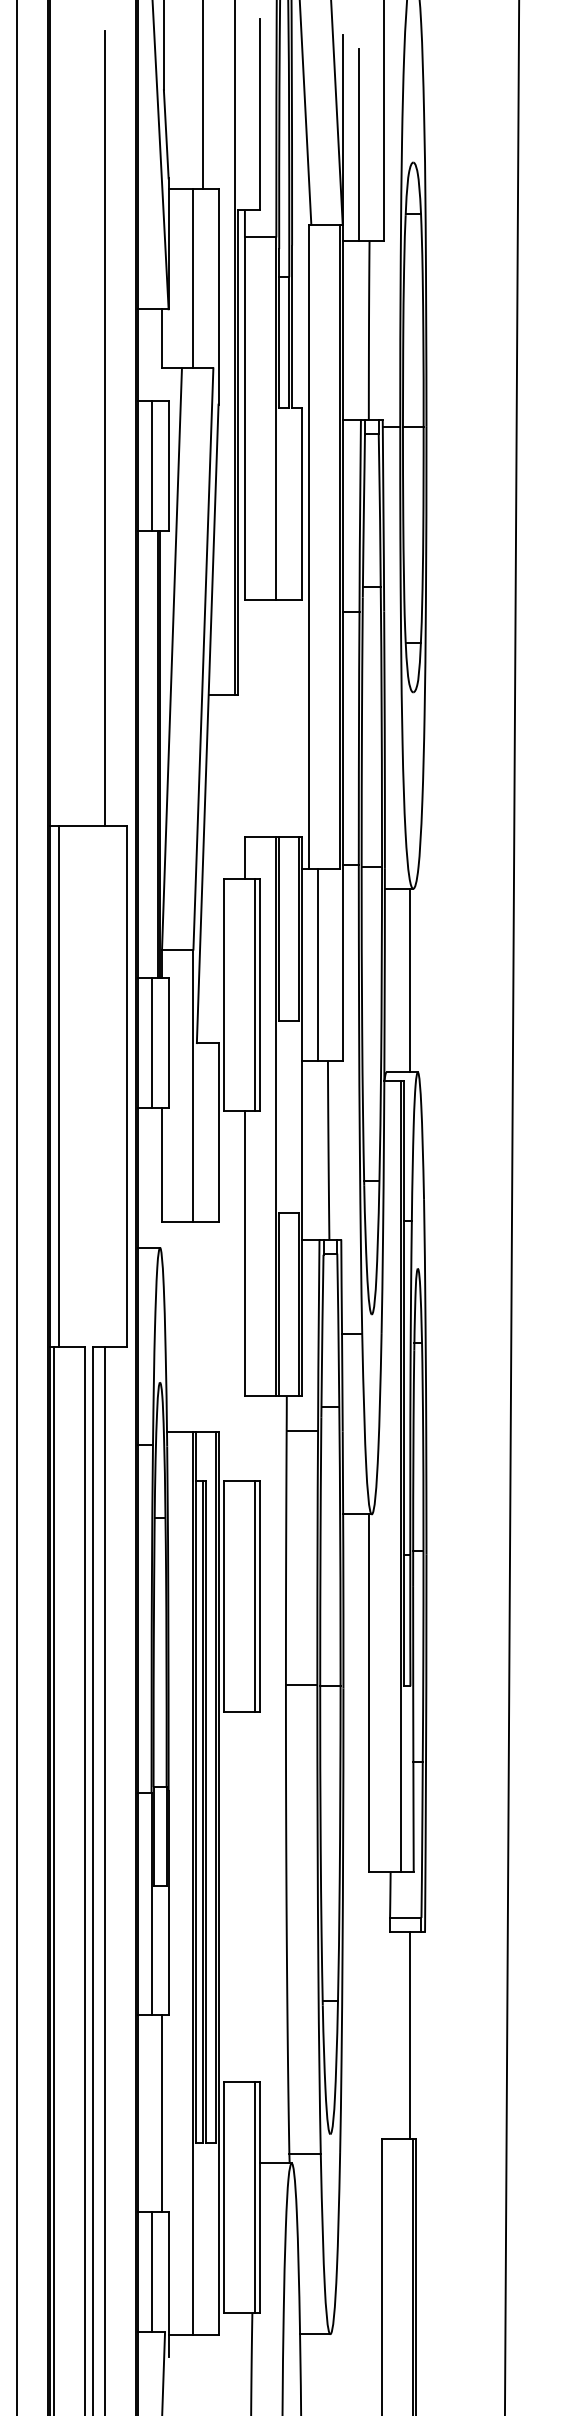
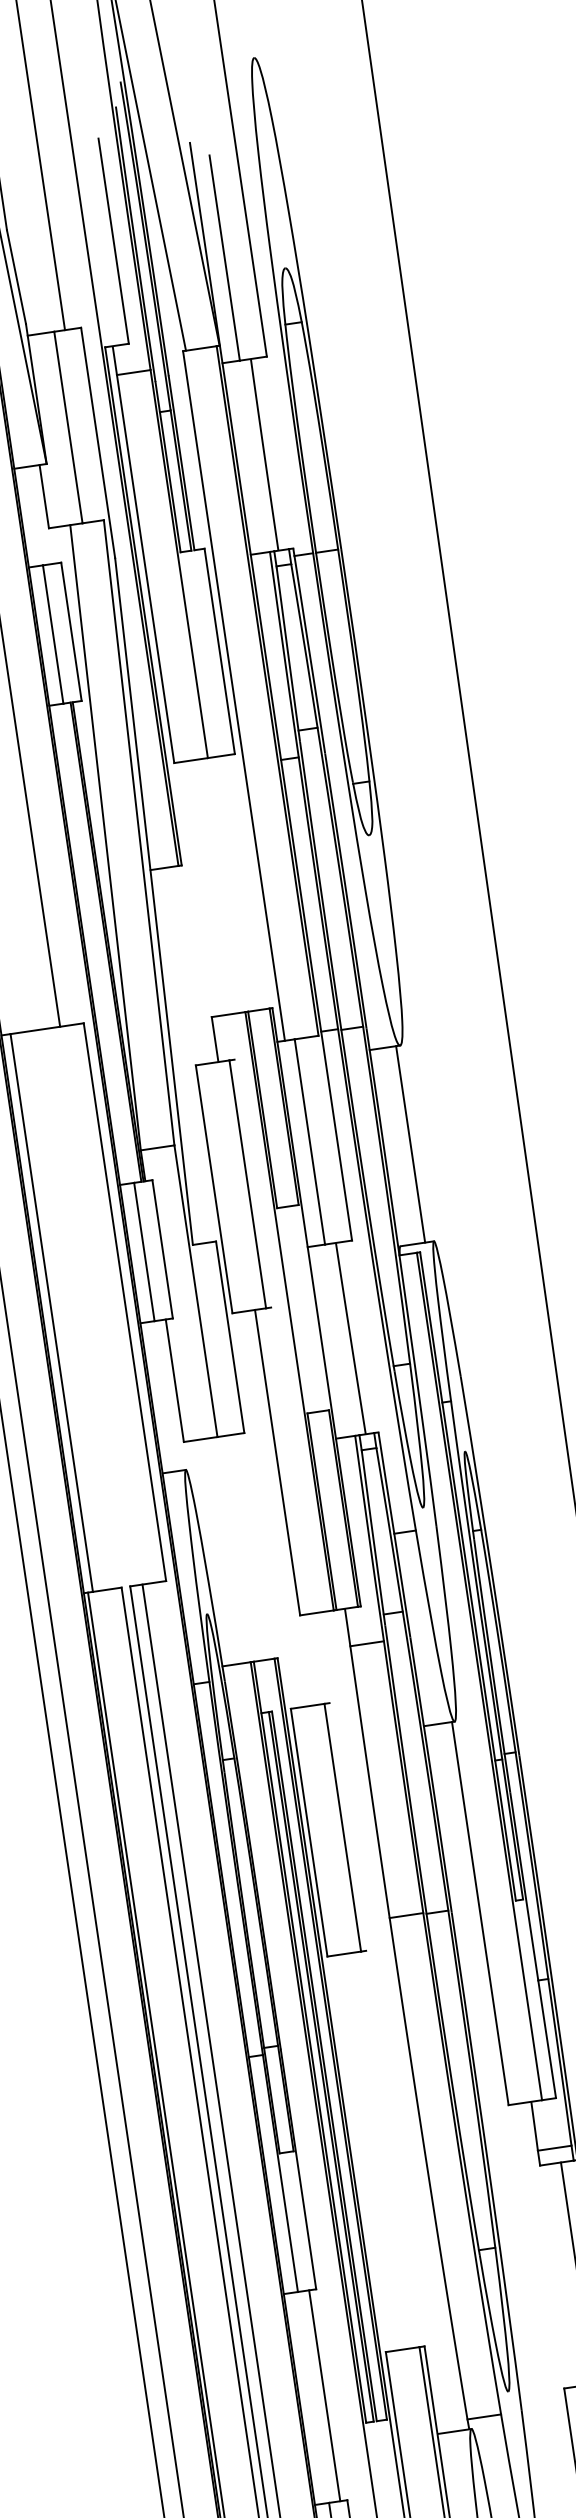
line: (259, 994) -> (252, 1183), removed
line: (259, 1595) -> (347, 1826), removed

